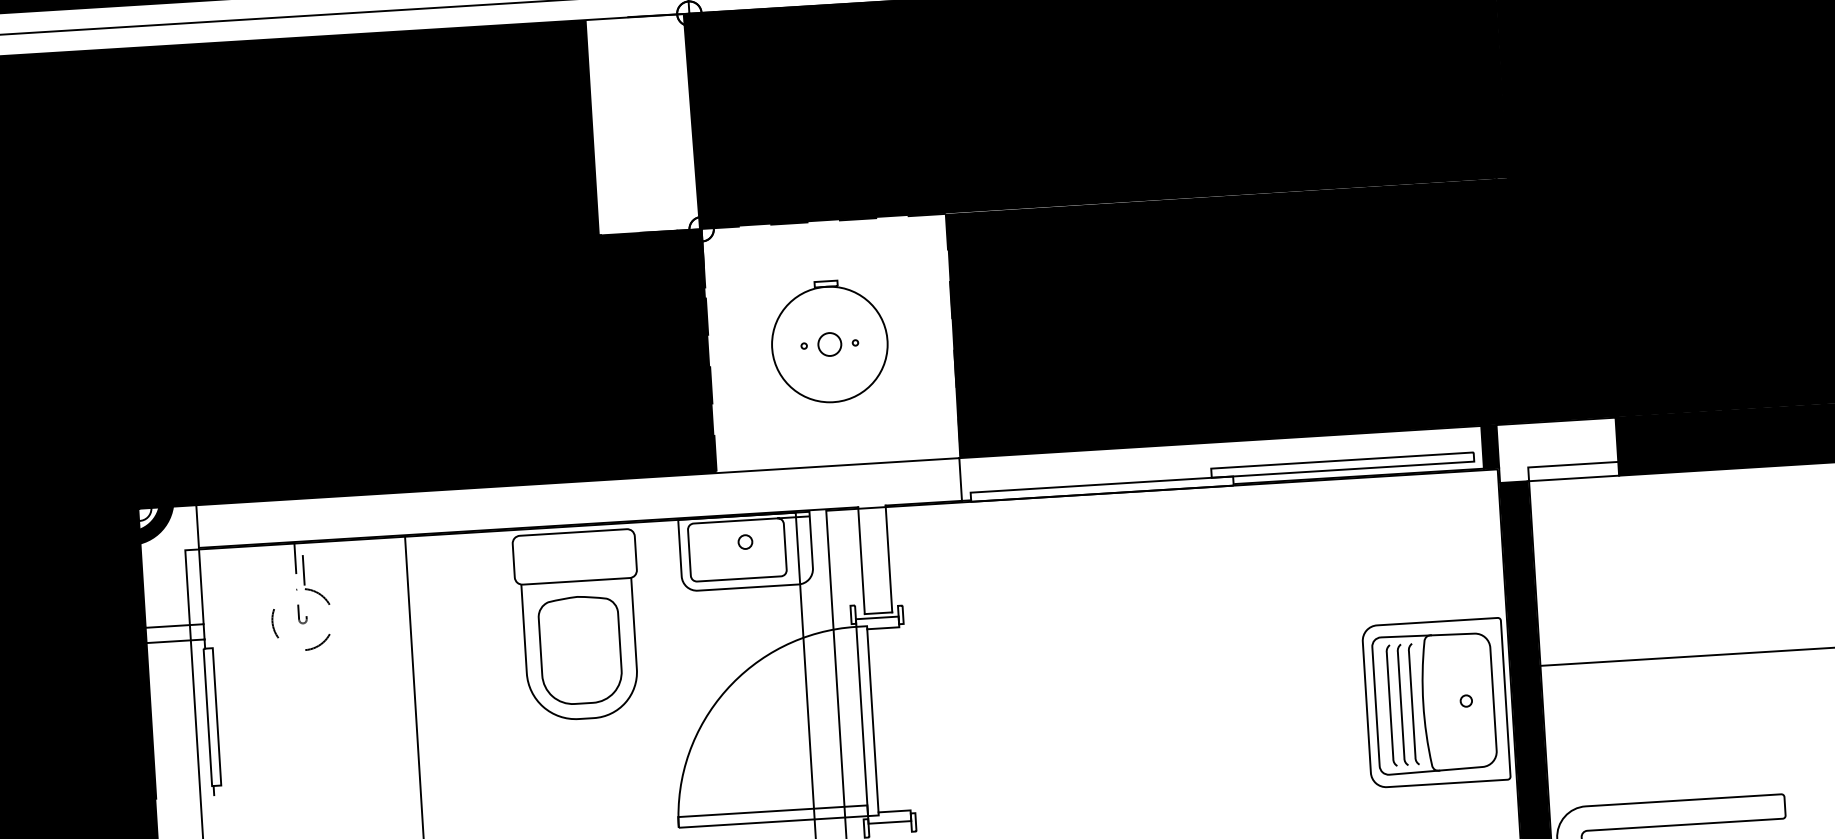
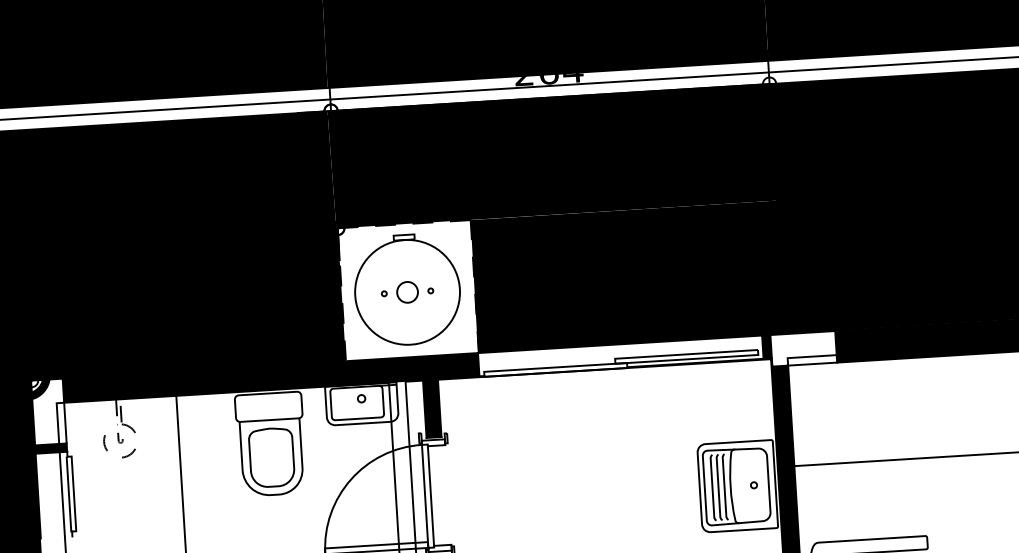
fill: (636, 124) -> (302, 171), added
part: (829, 341) -> (407, 289), size x1.67
fill: (578, 536) -> (270, 395), added
fill: (175, 633) -> (51, 448), added

